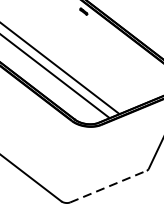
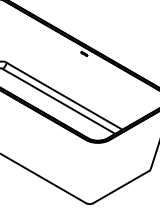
line: (108, 185) -> (121, 186), dashed -> solid

